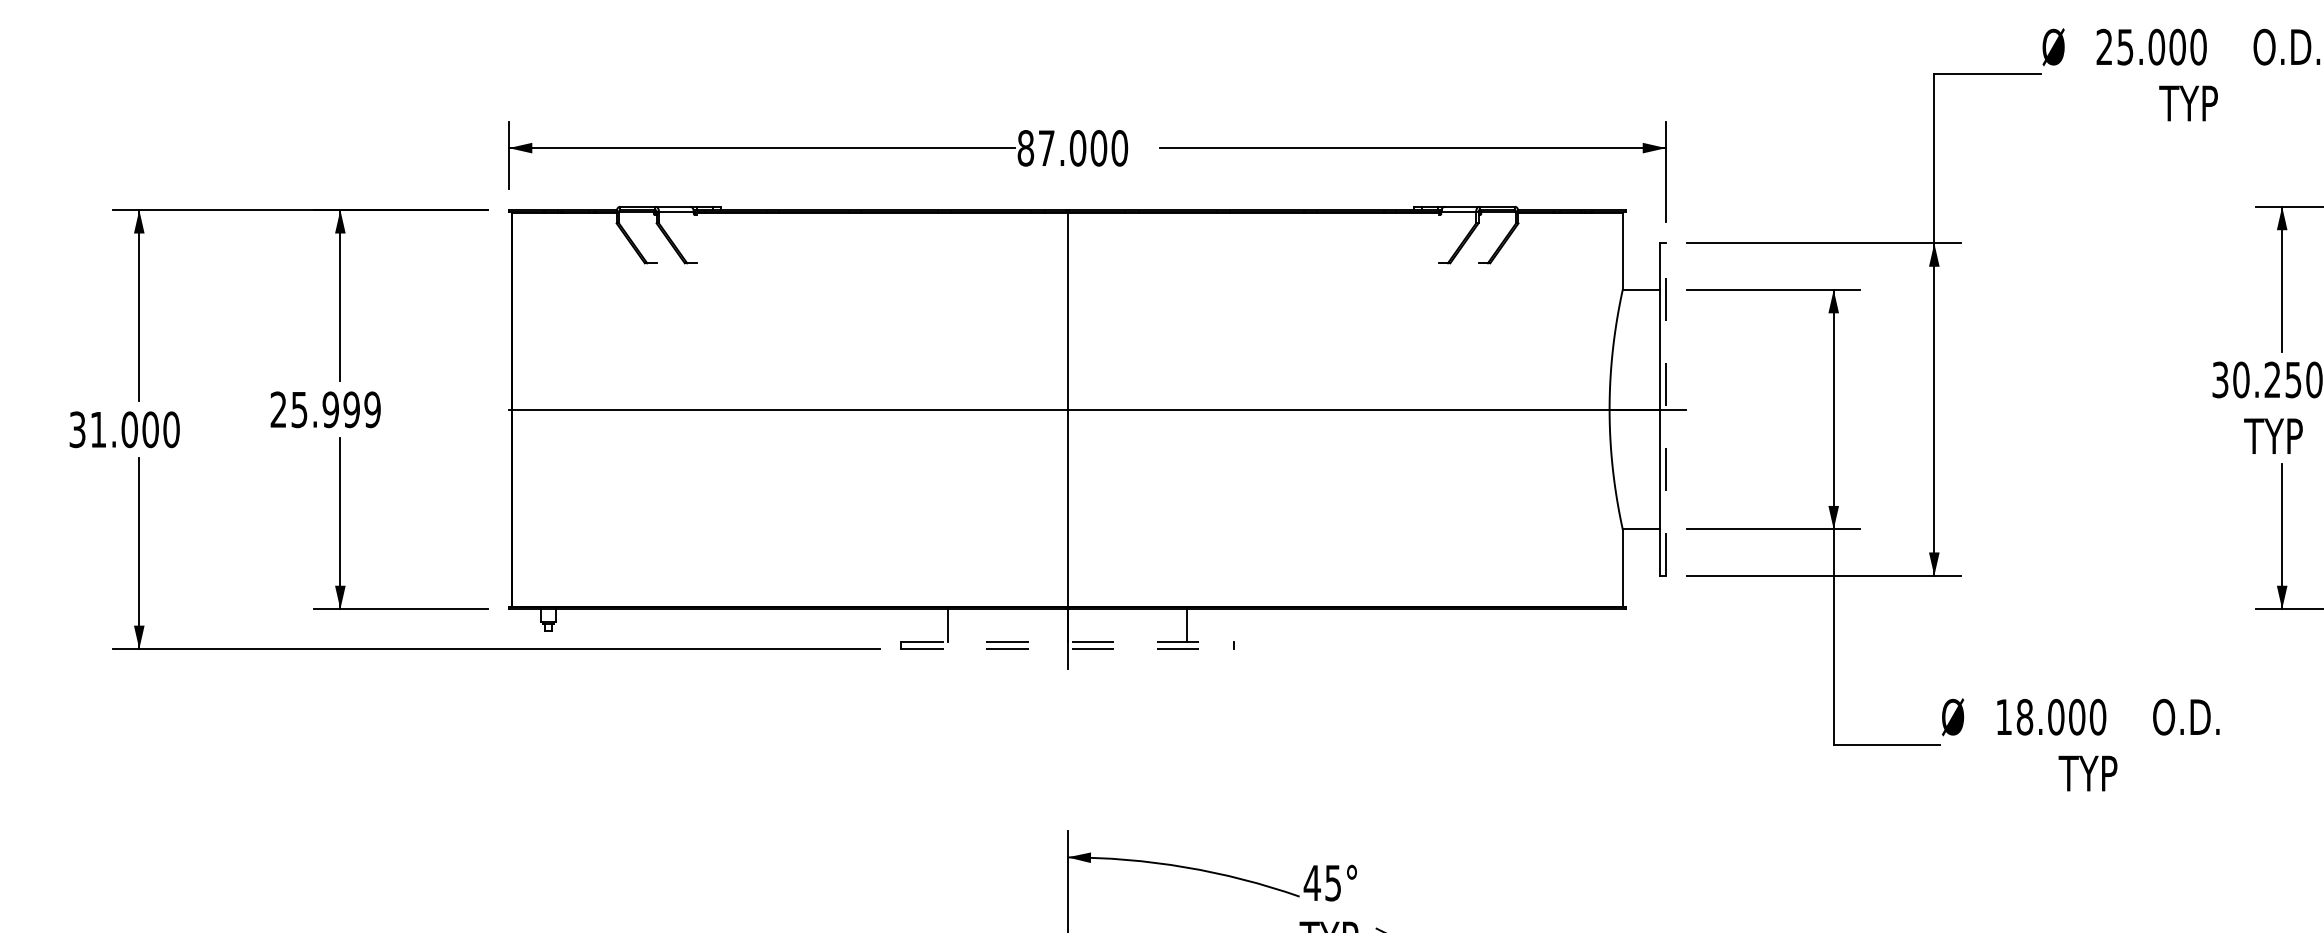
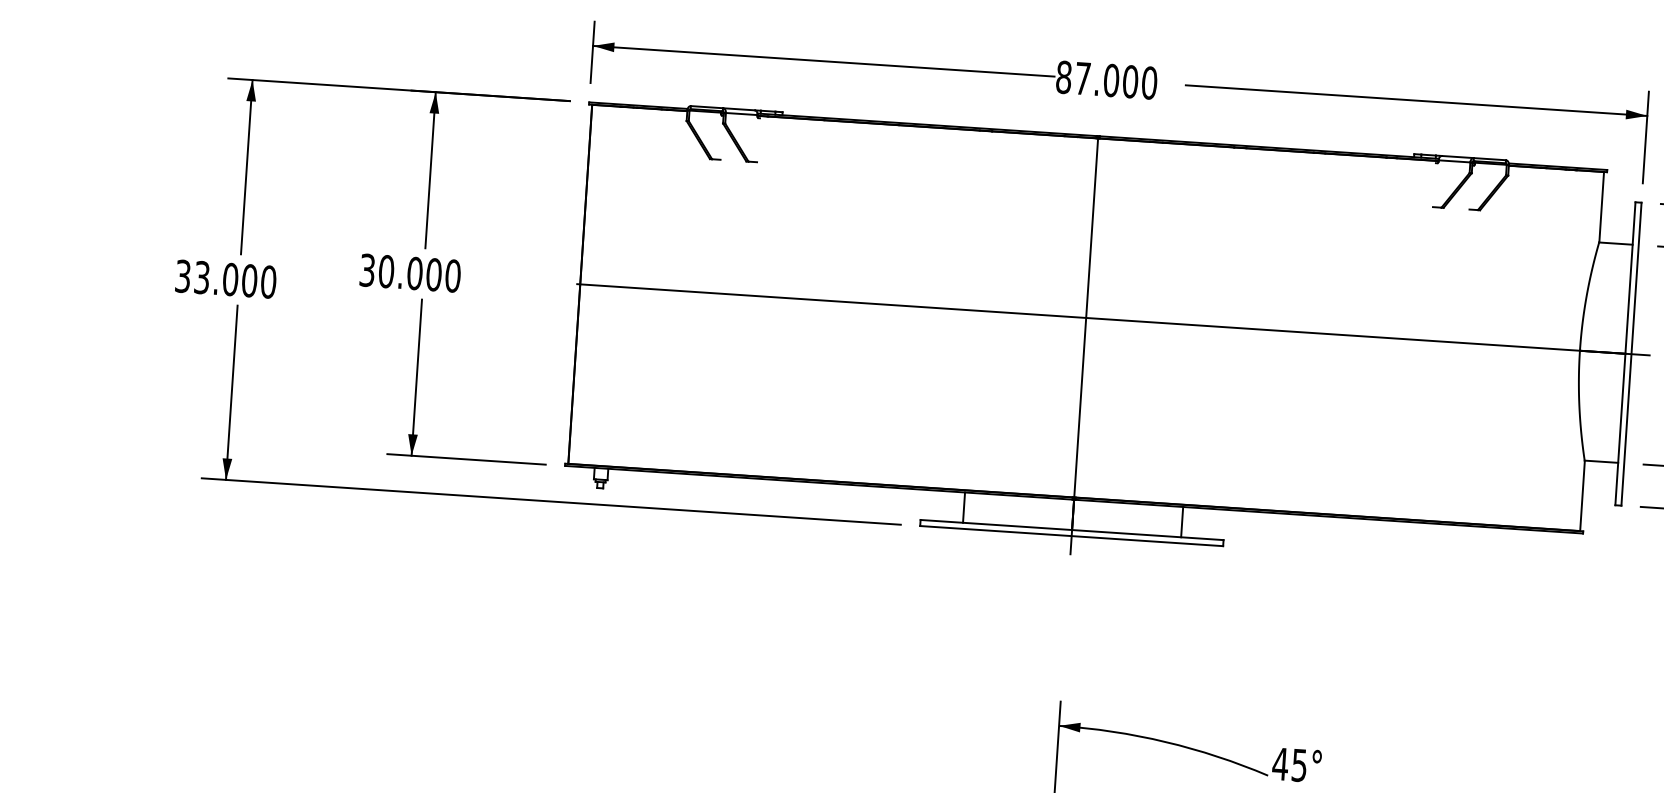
text: (325, 409) -> (410, 272), 25.999 -> 30.000
line: (1666, 409) -> (1631, 354), dashed -> solid
text: (98, 429) -> (202, 277), 31.000 -> 33.000
line: (1068, 642) -> (1072, 530), dashed -> solid
line: (1068, 649) -> (1072, 536), dashed -> solid

